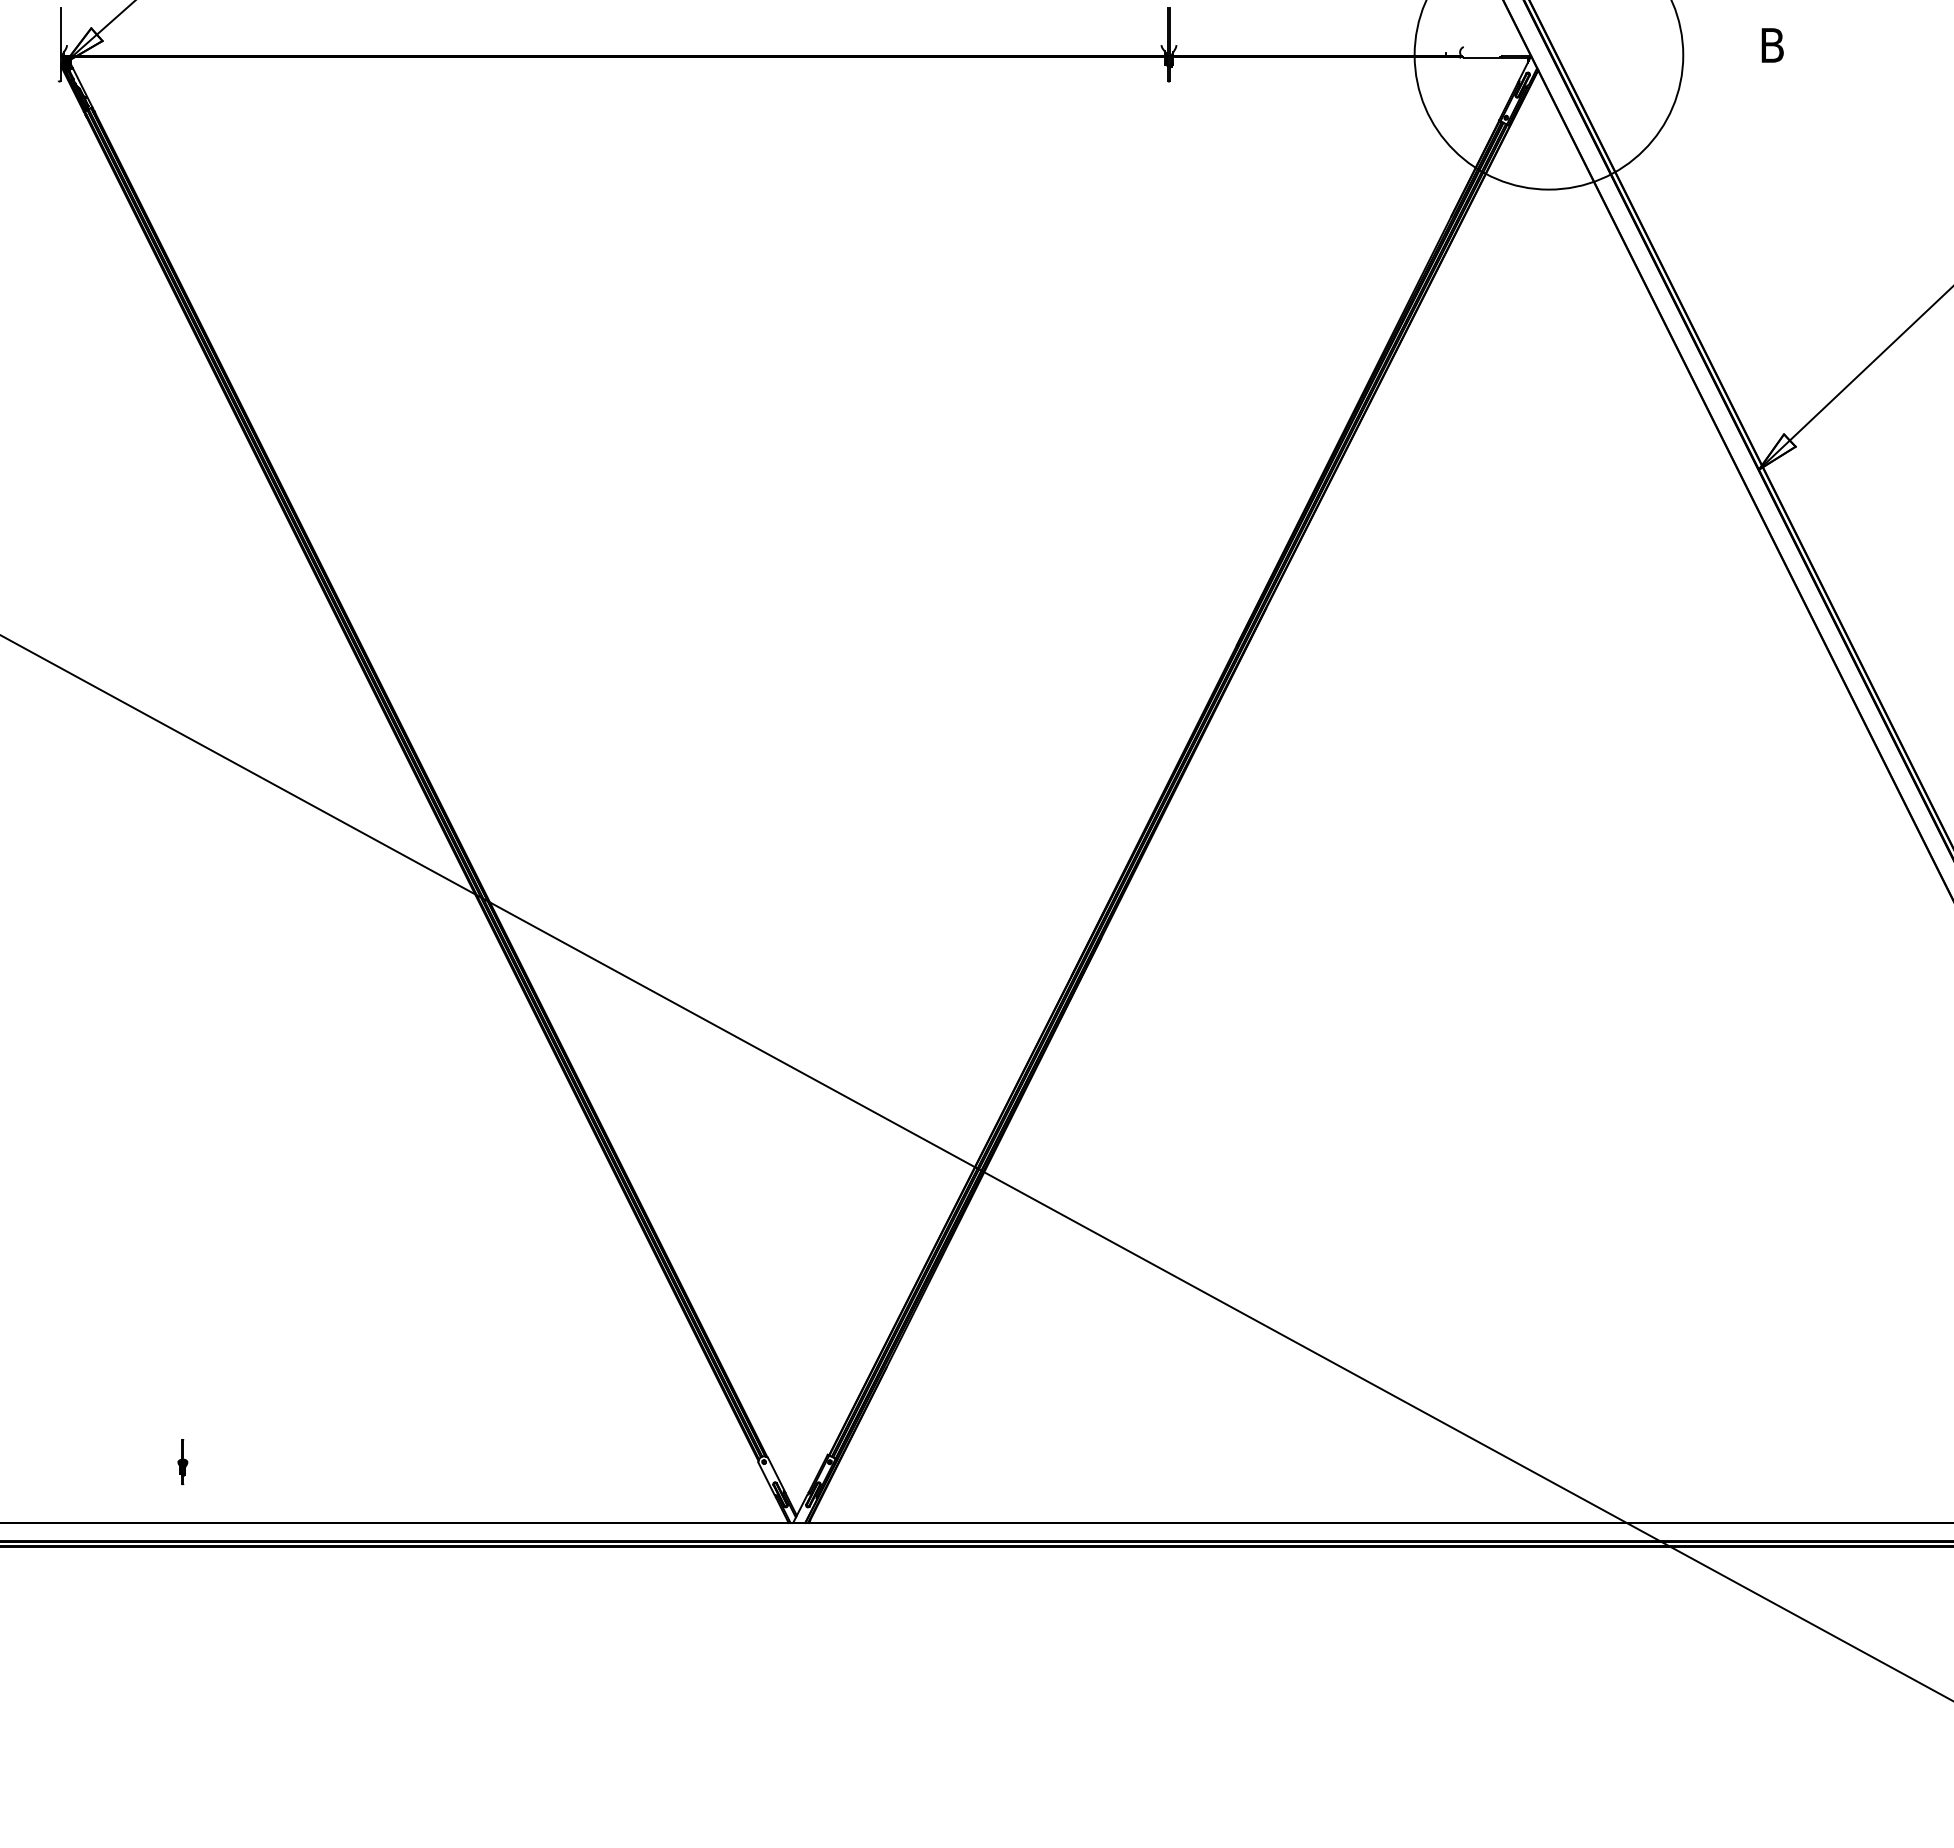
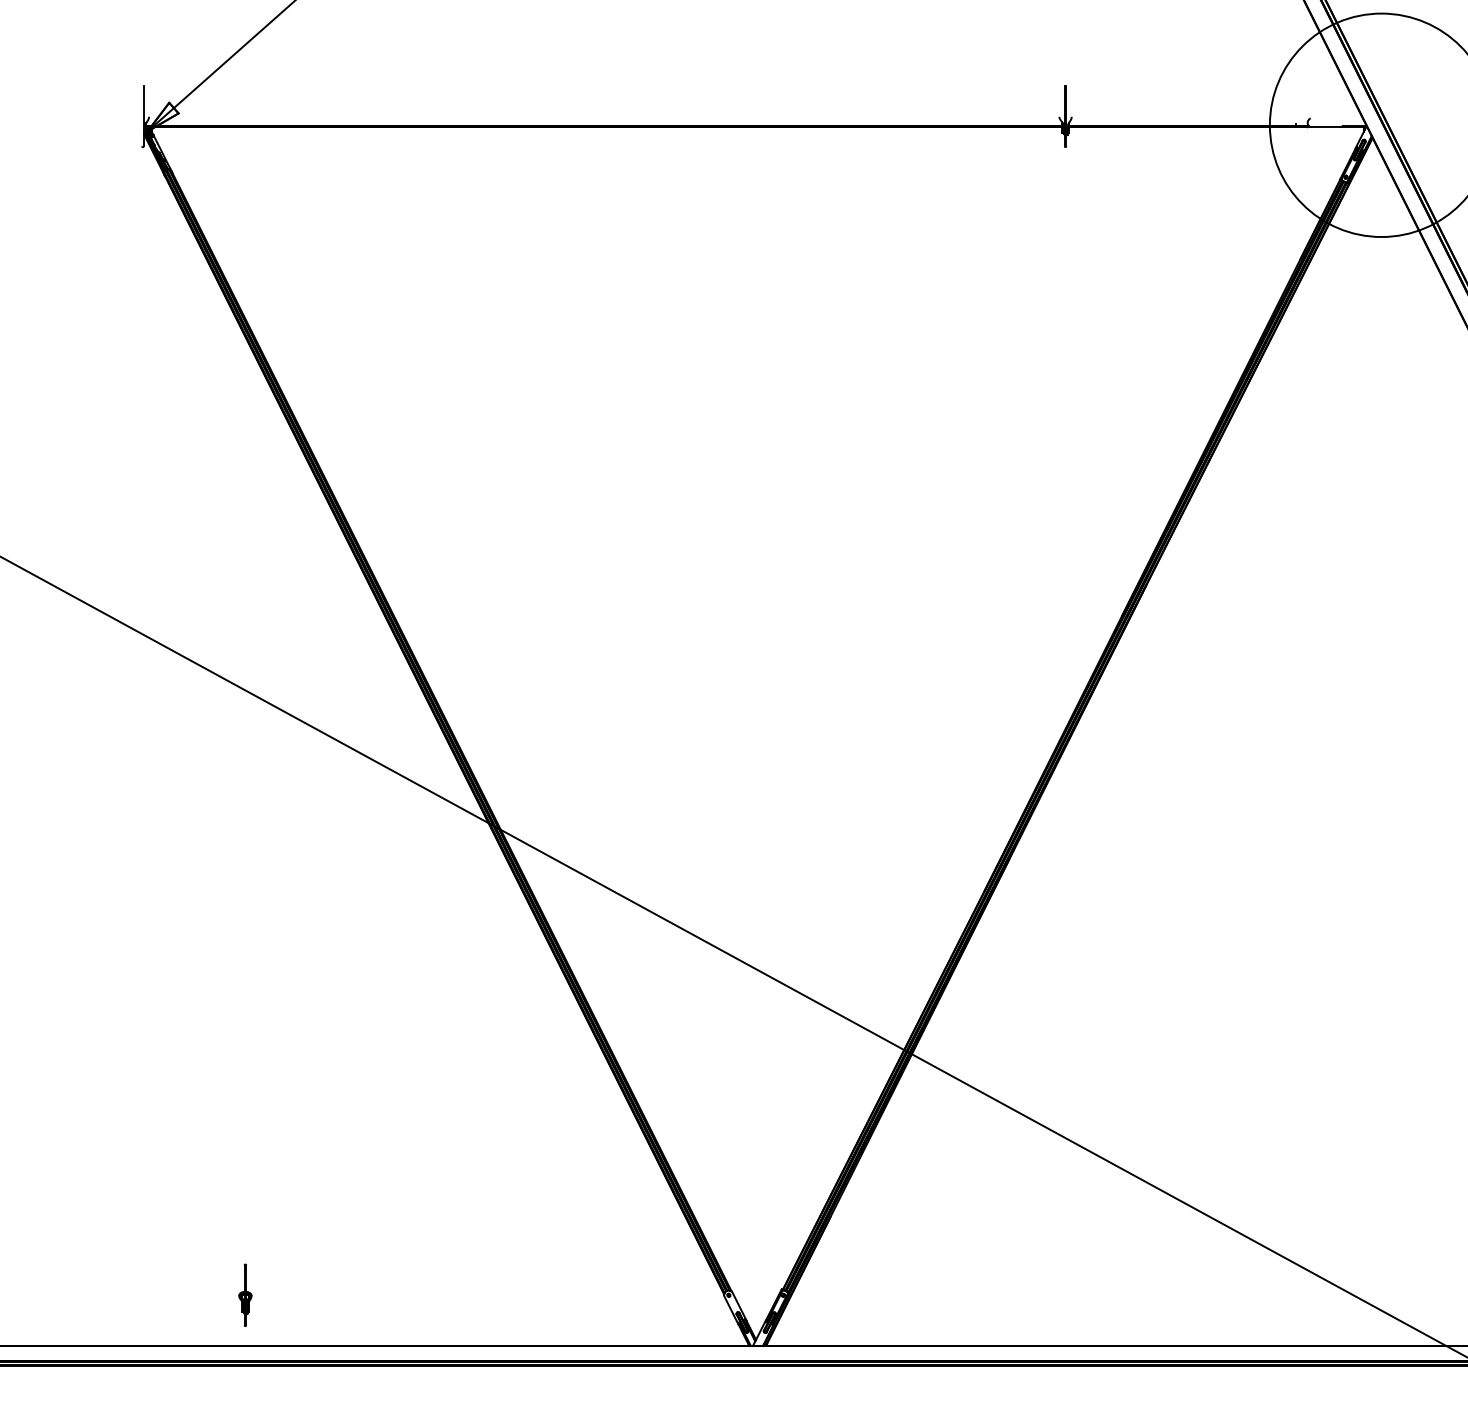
part: (182, 1461) -> (245, 1294), size x1.67

